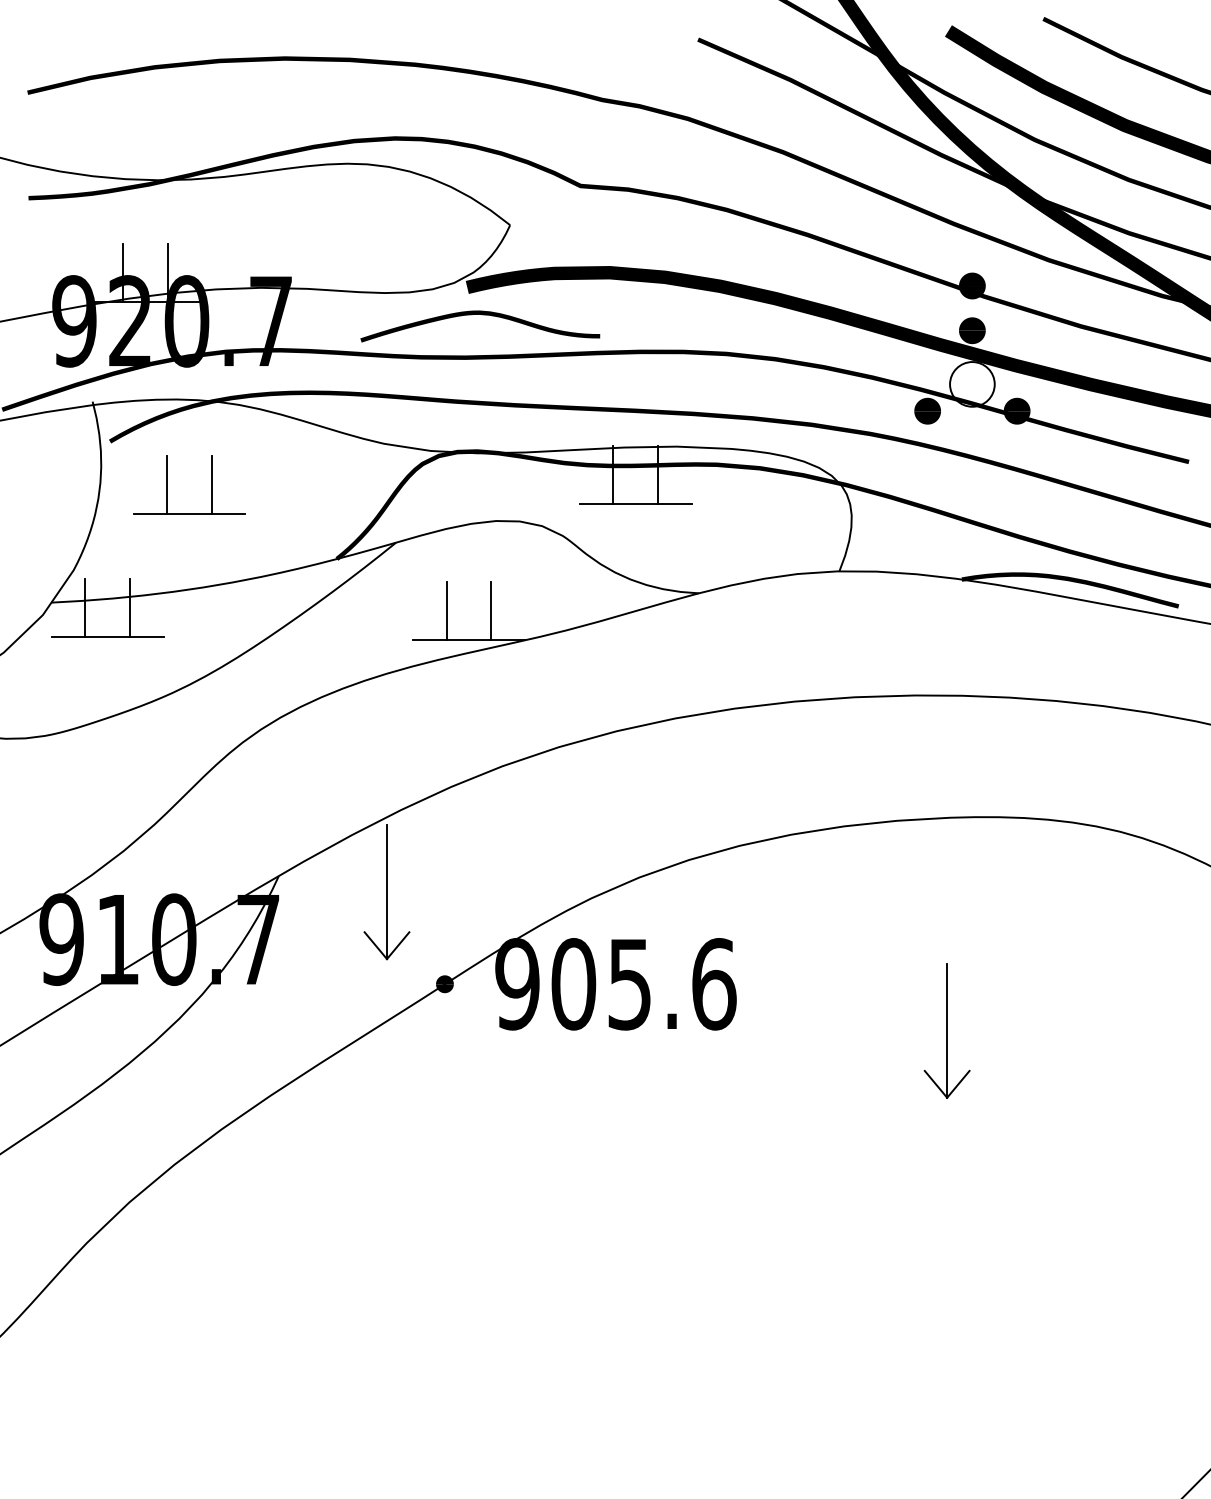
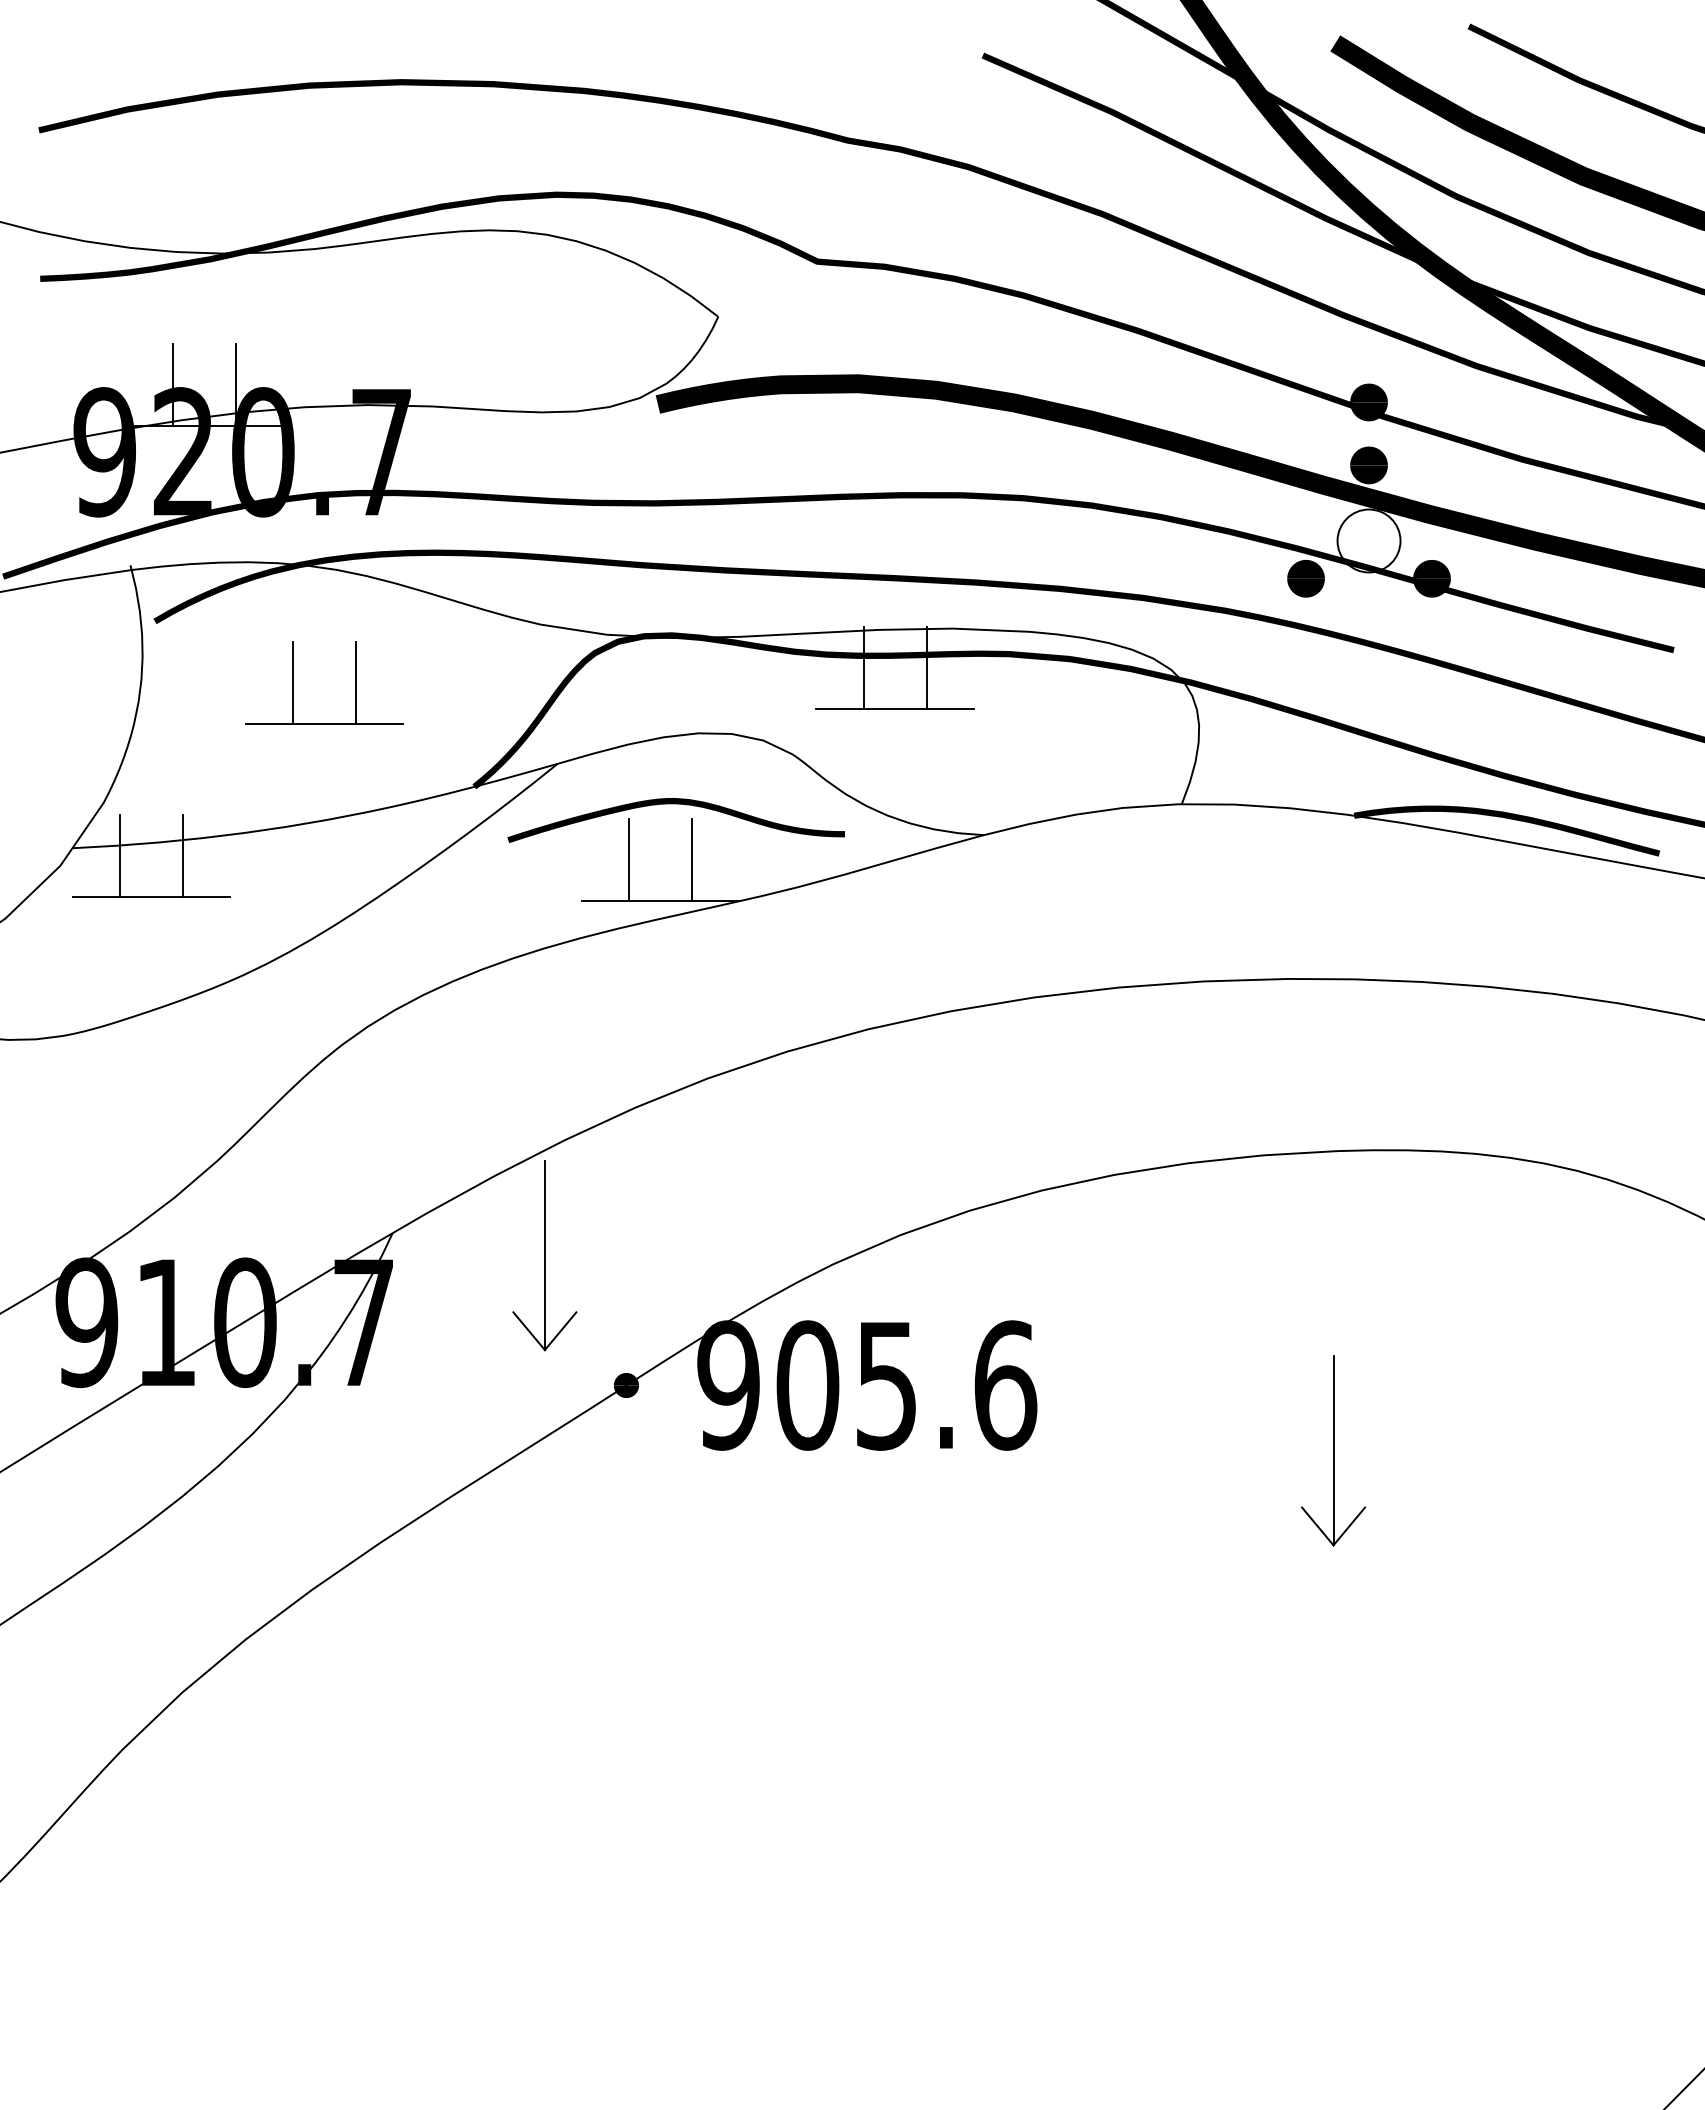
curve: (479, 315) -> (675, 804), moved
part: (167, 484) -> (293, 682), moved

